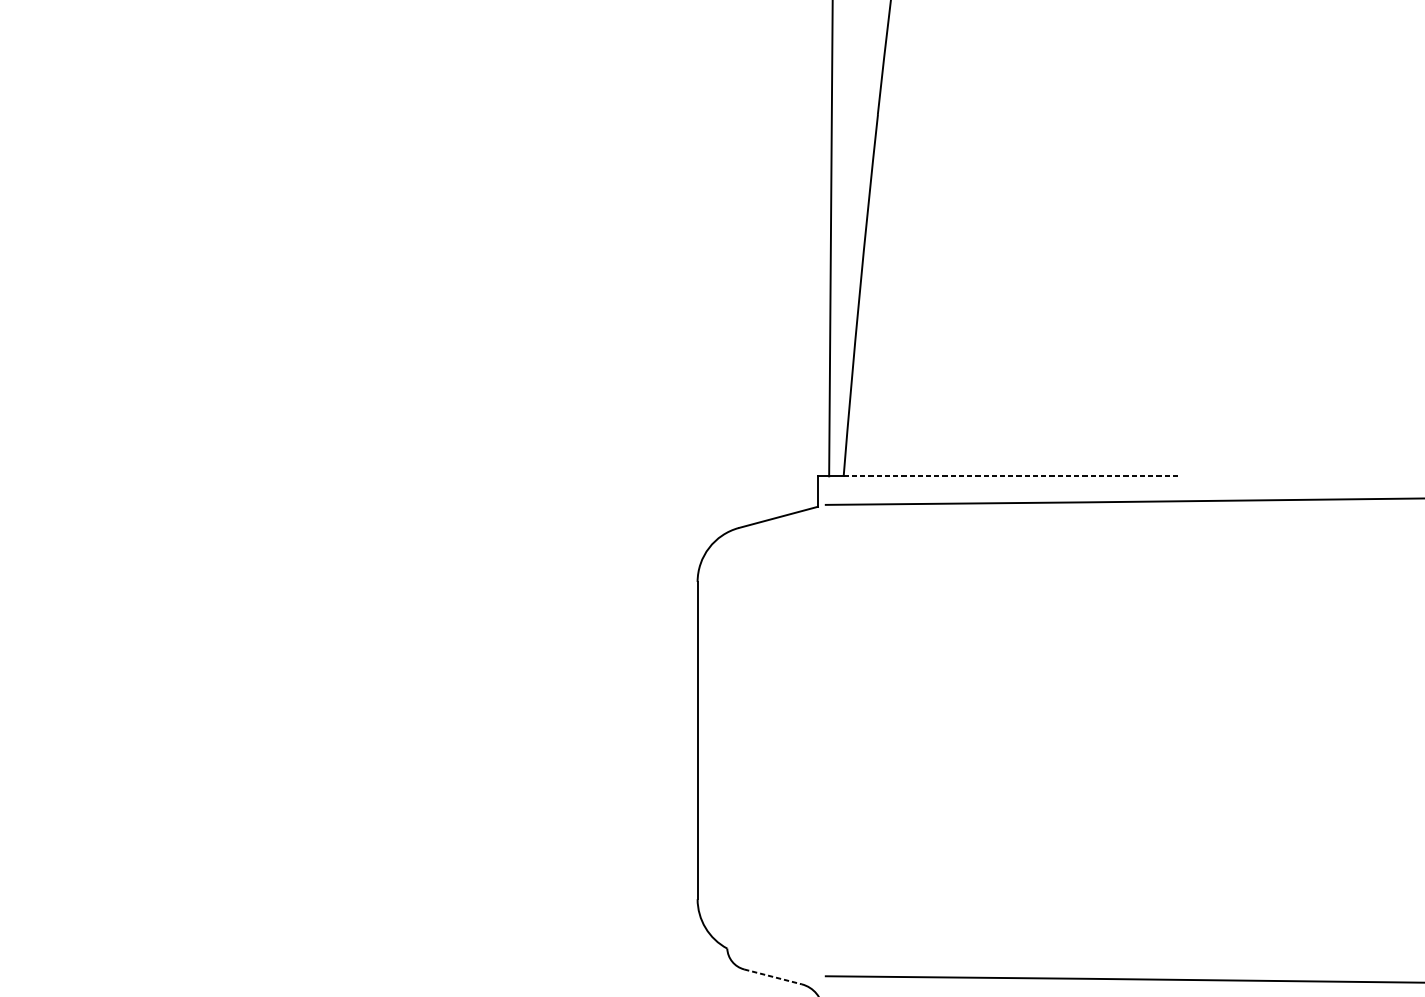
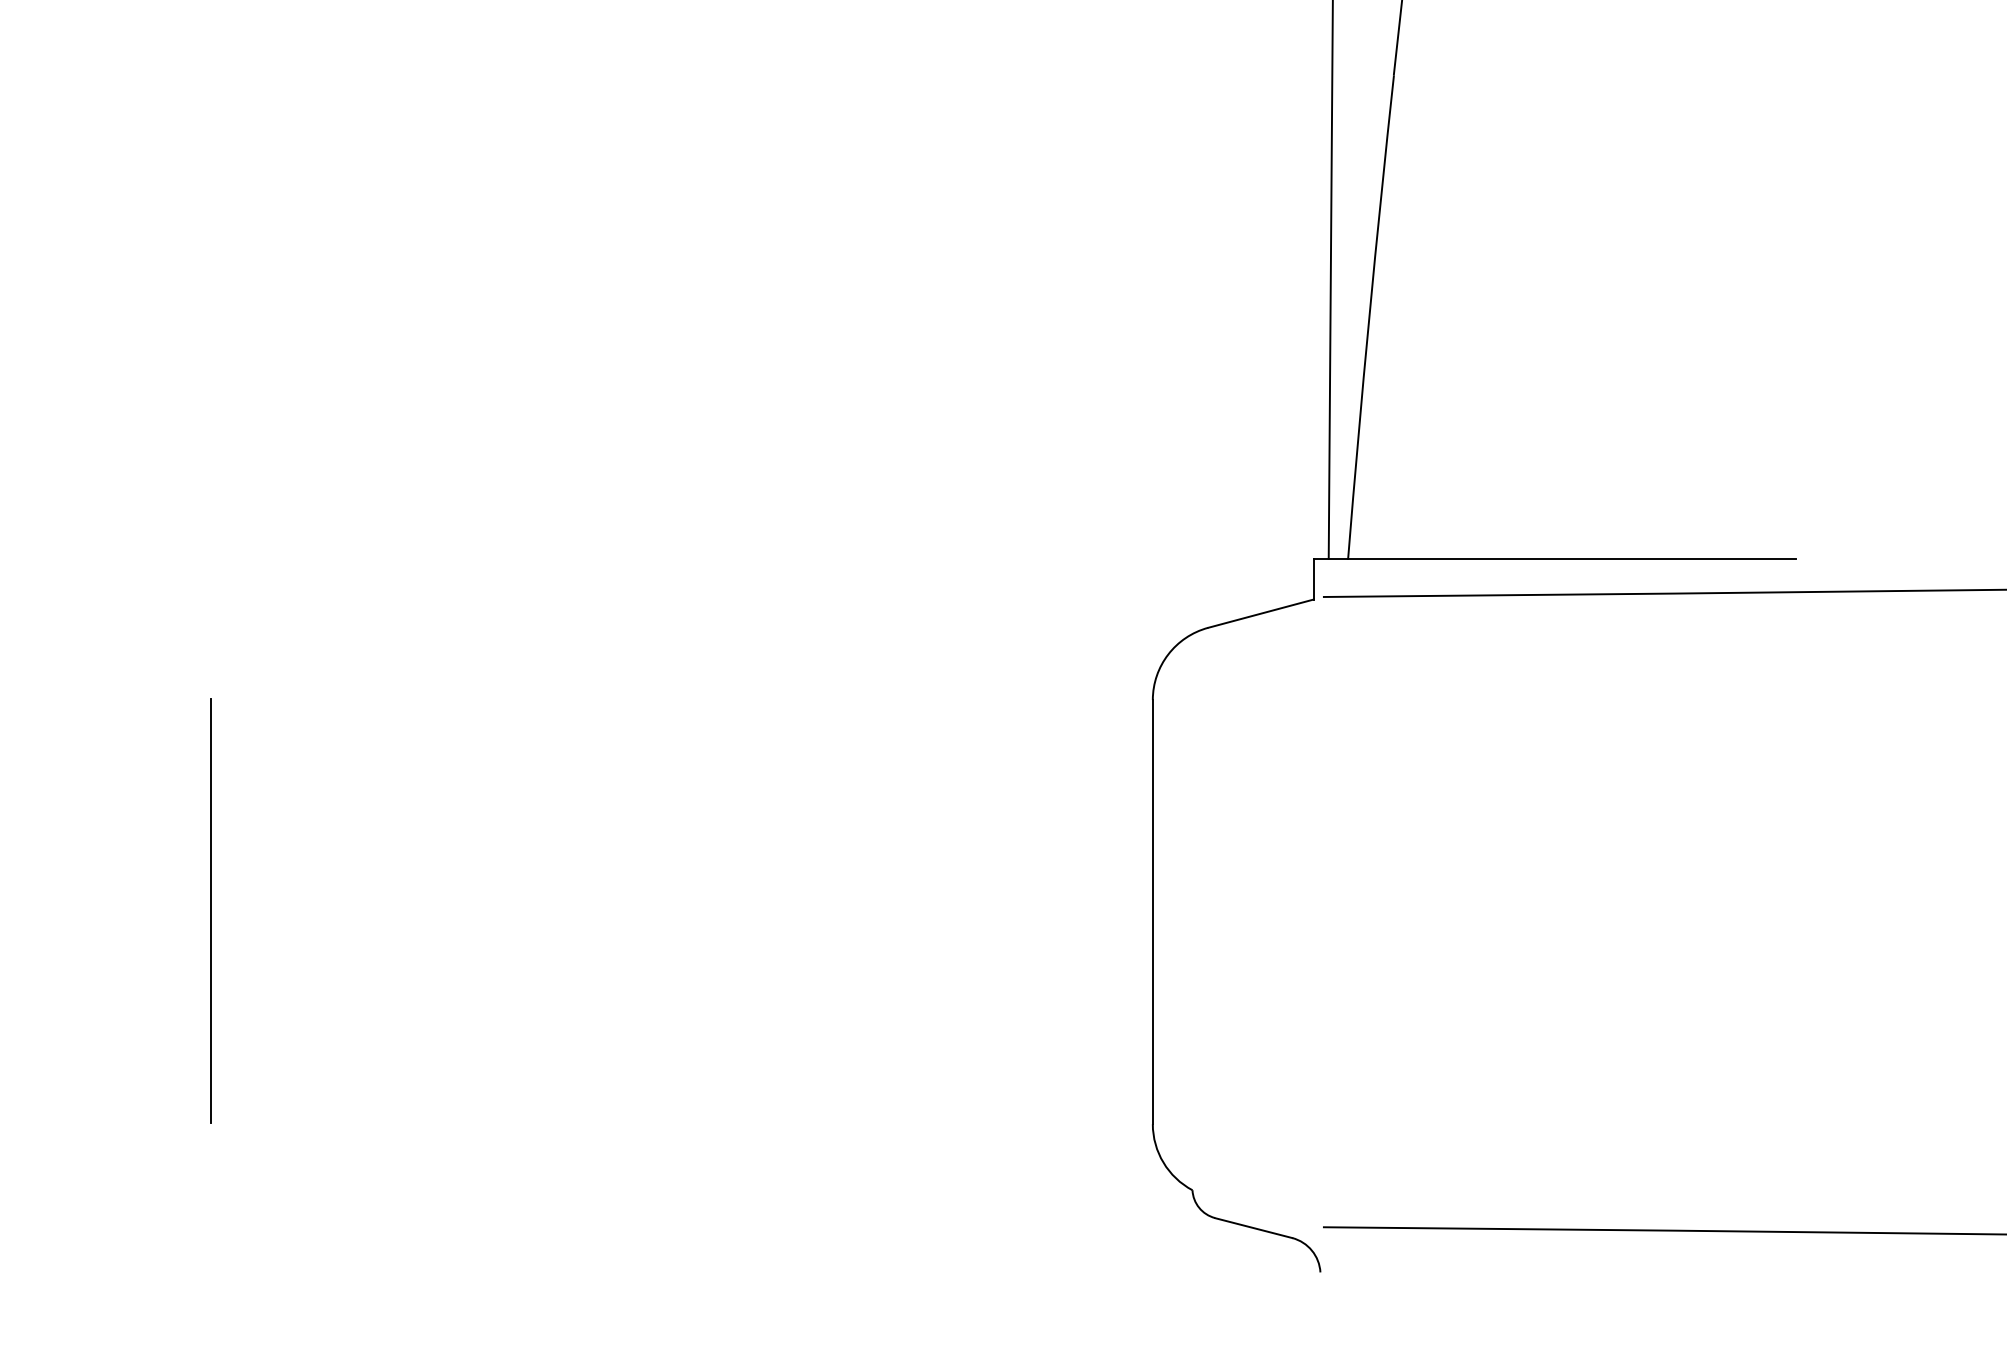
line: (1011, 476) -> (1572, 558), dashed -> solid
line: (772, 977) -> (1253, 1228), dashed -> solid

